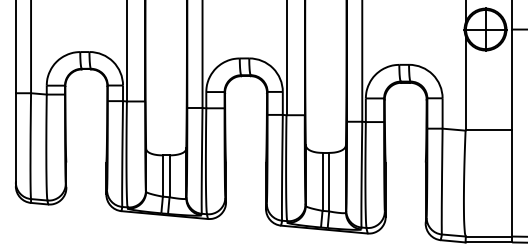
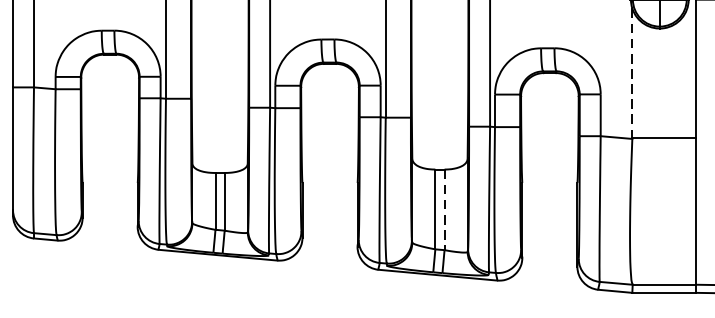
line: (465, 83) -> (632, 73), solid -> dashed
line: (329, 182) -> (444, 210), solid -> dashed

